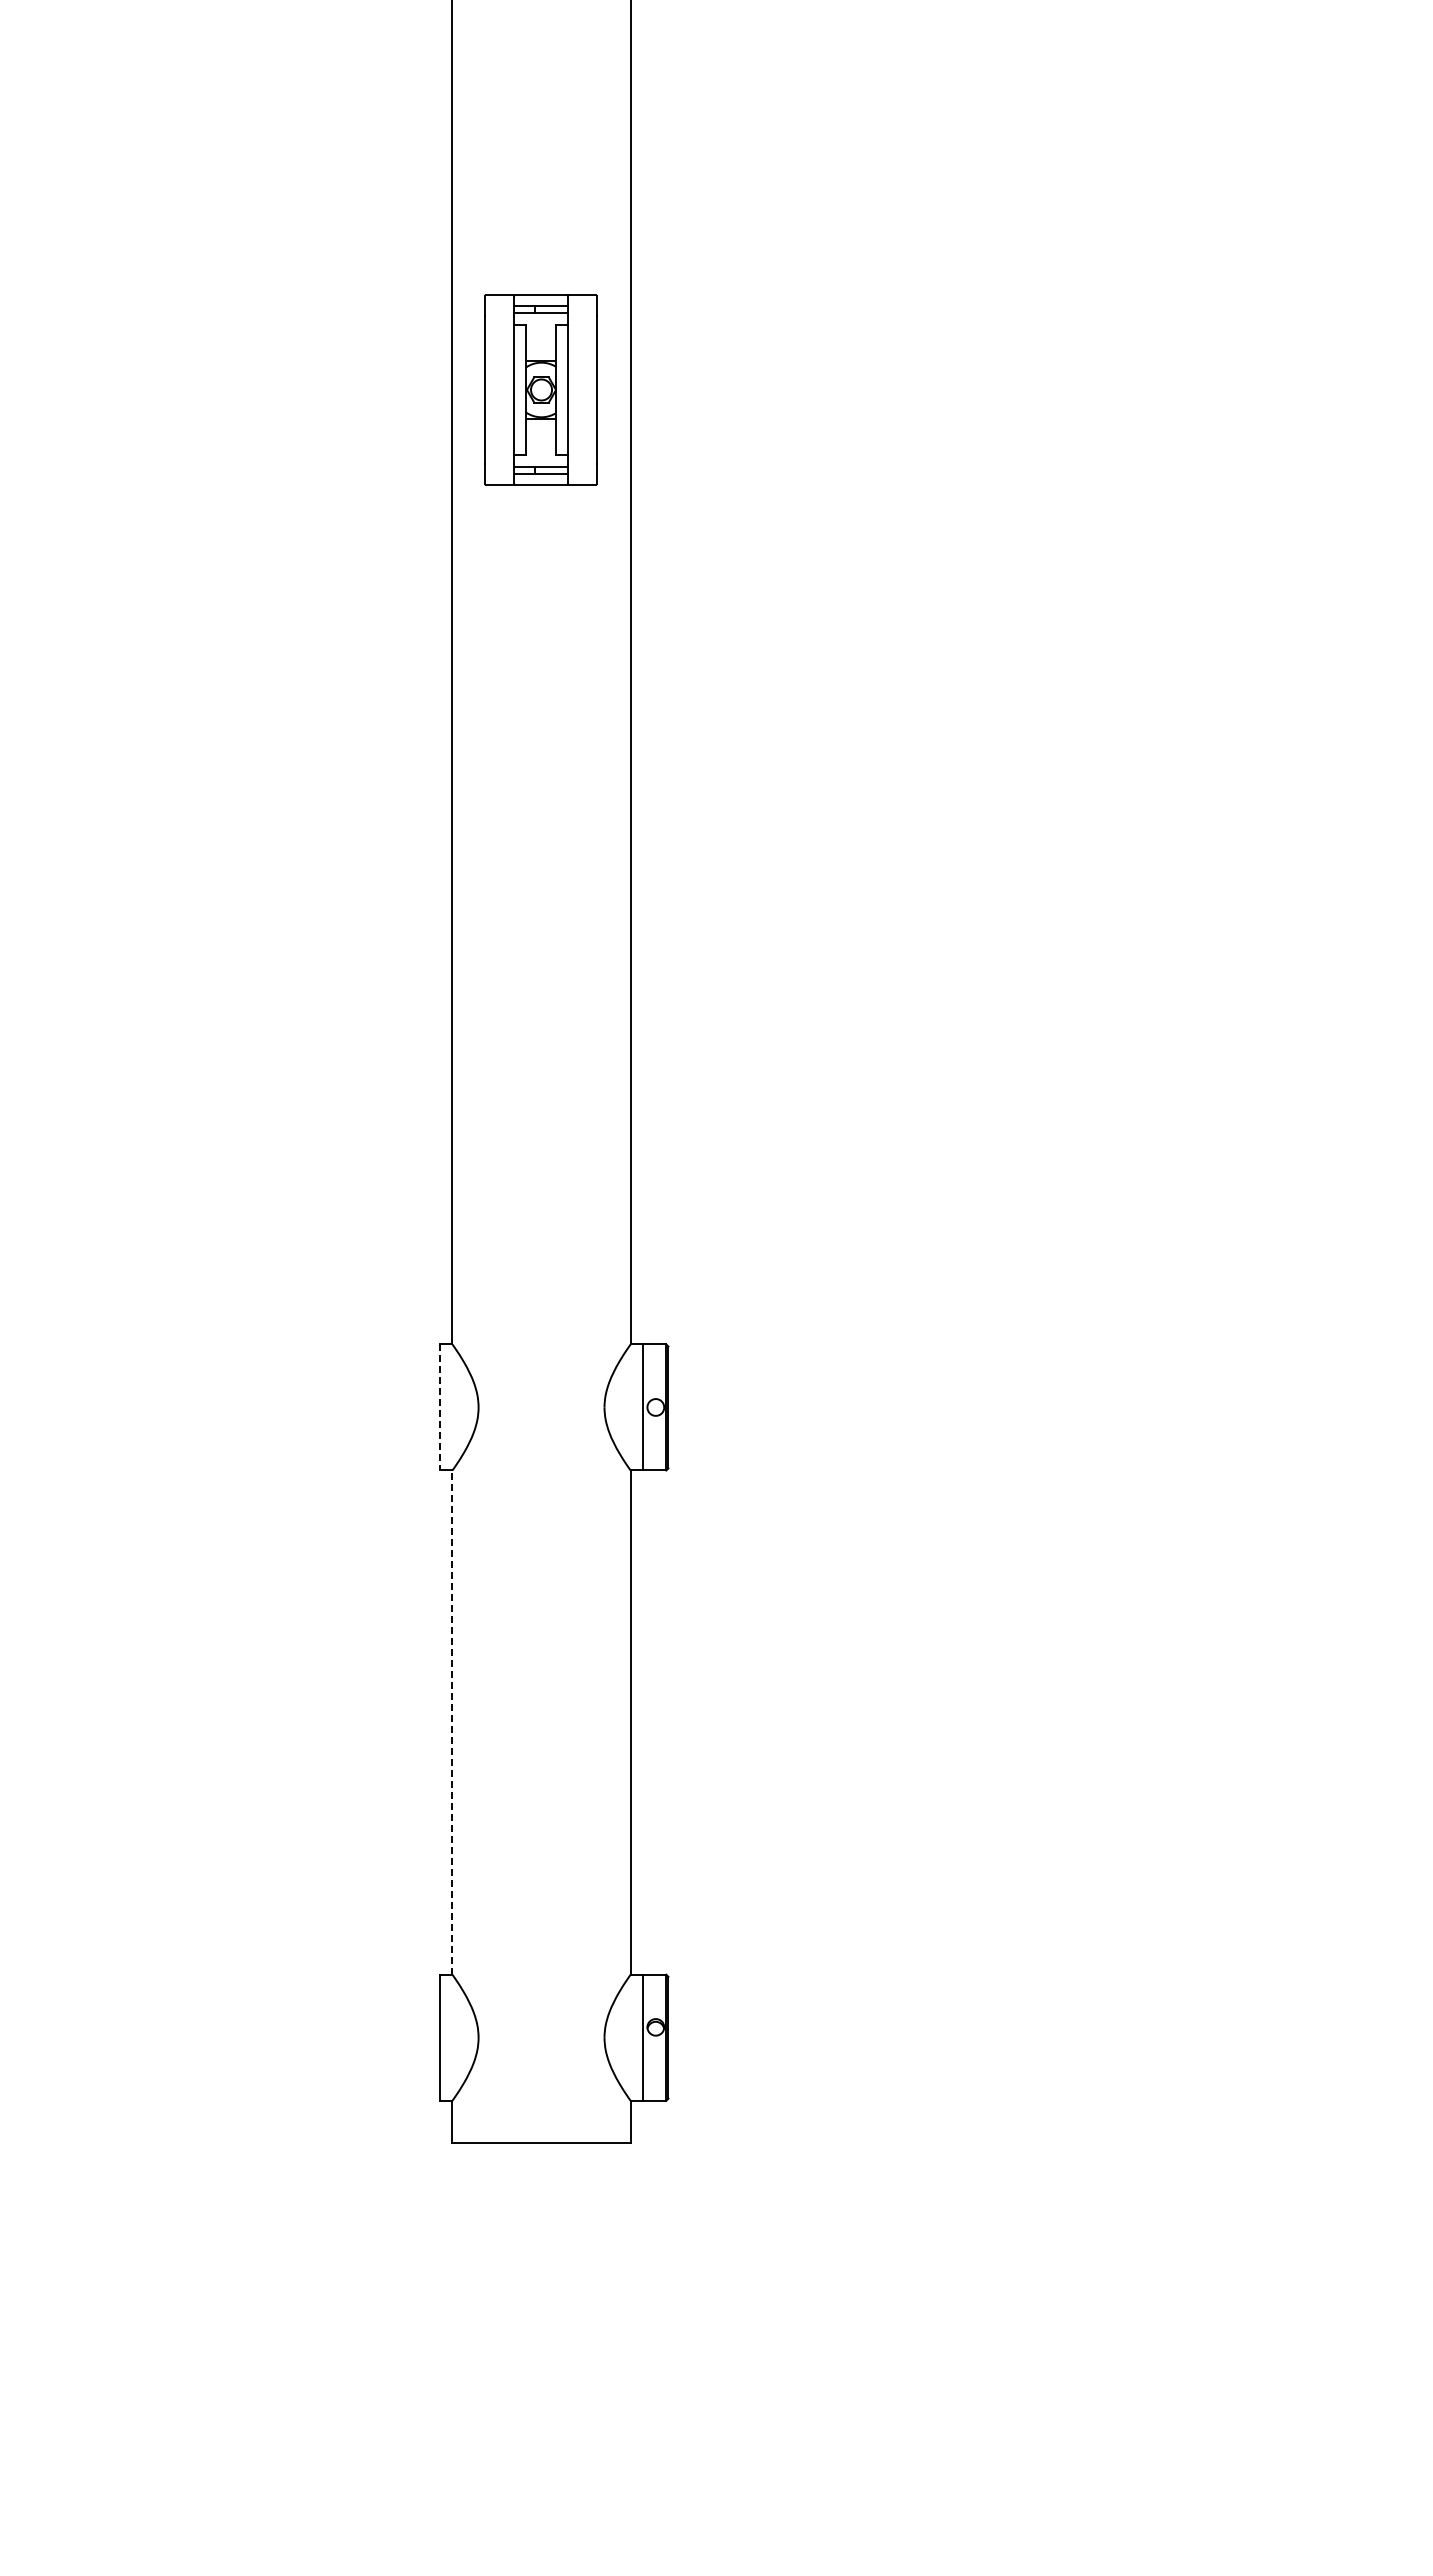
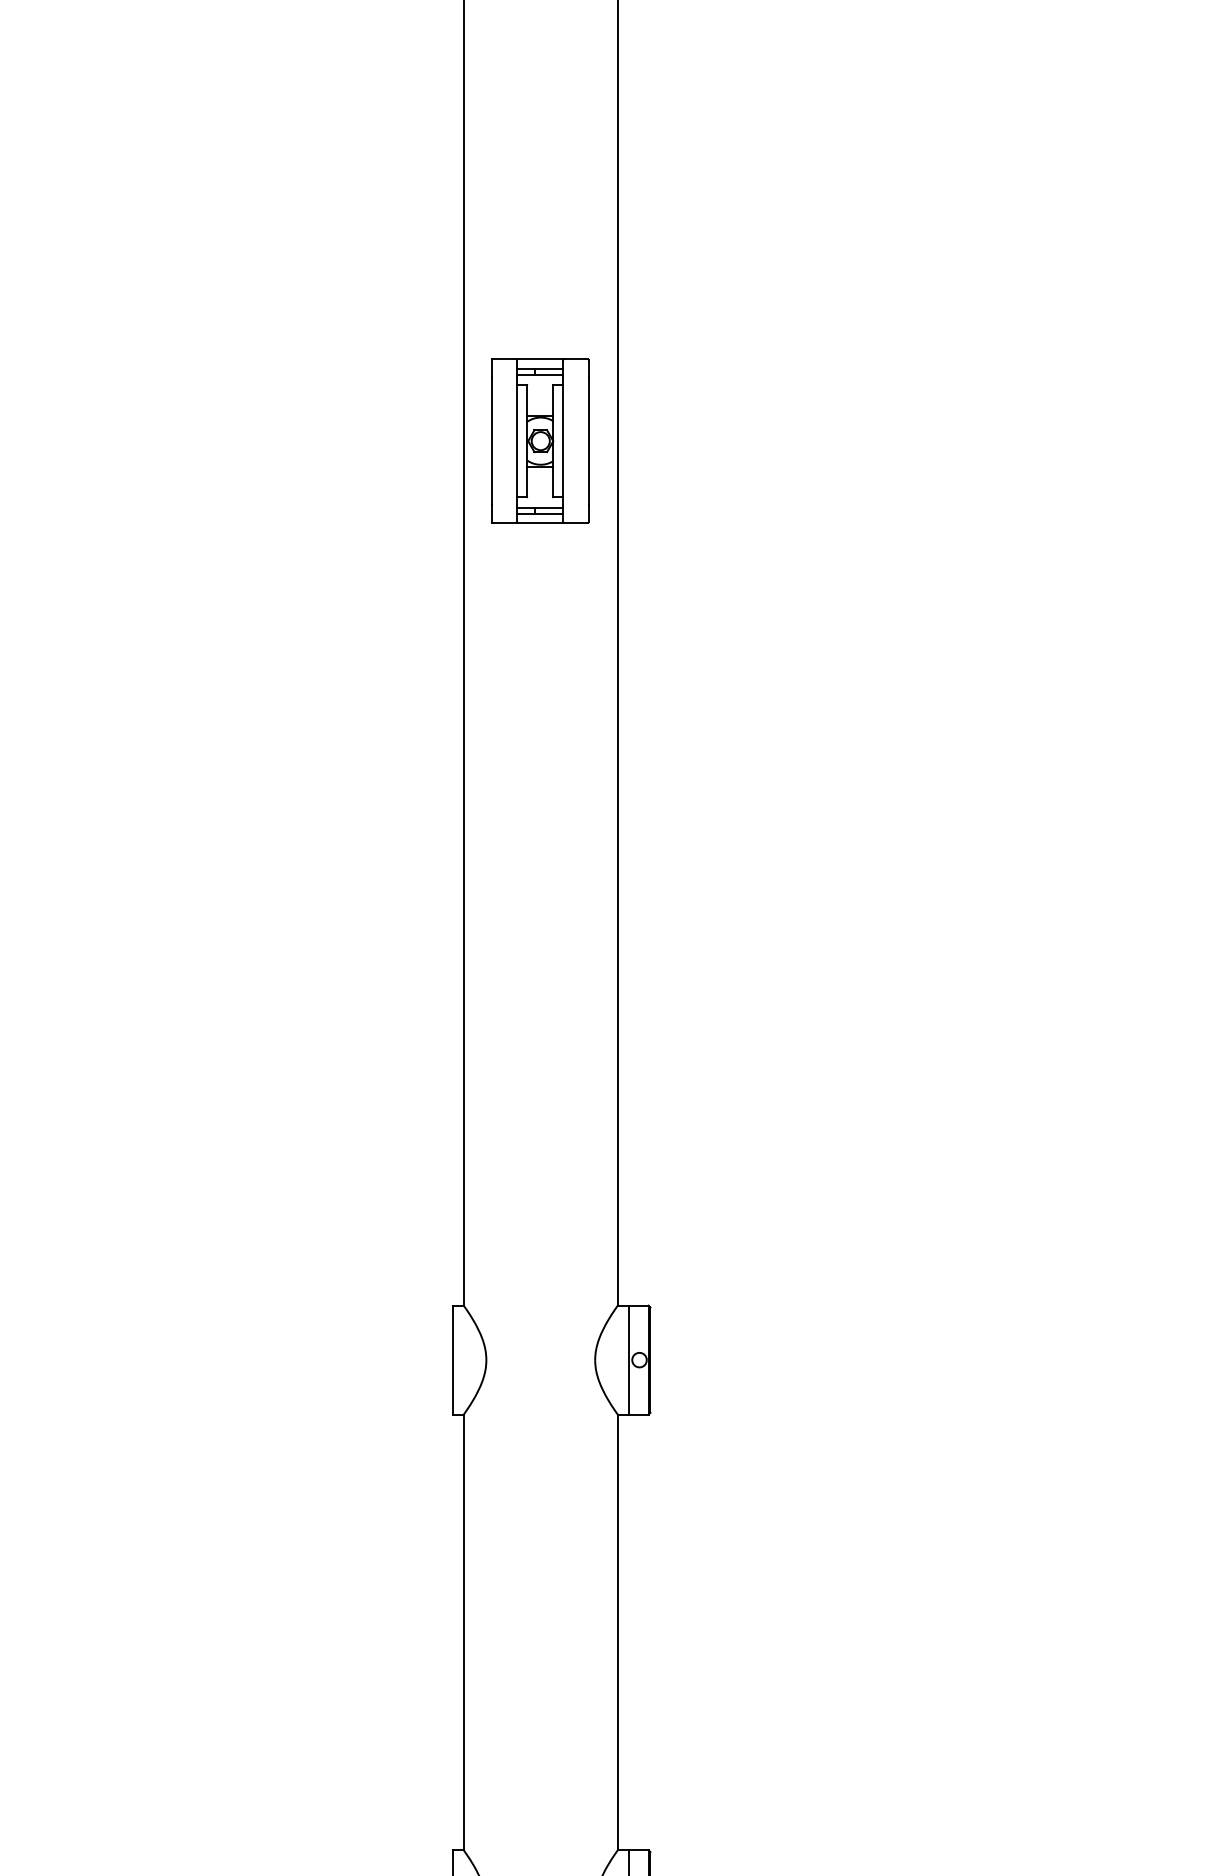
part: (540, 389) -> (539, 440), moved
line: (439, 1407) -> (452, 1360), dashed -> solid
line: (452, 1722) -> (463, 1632), dashed -> solid

